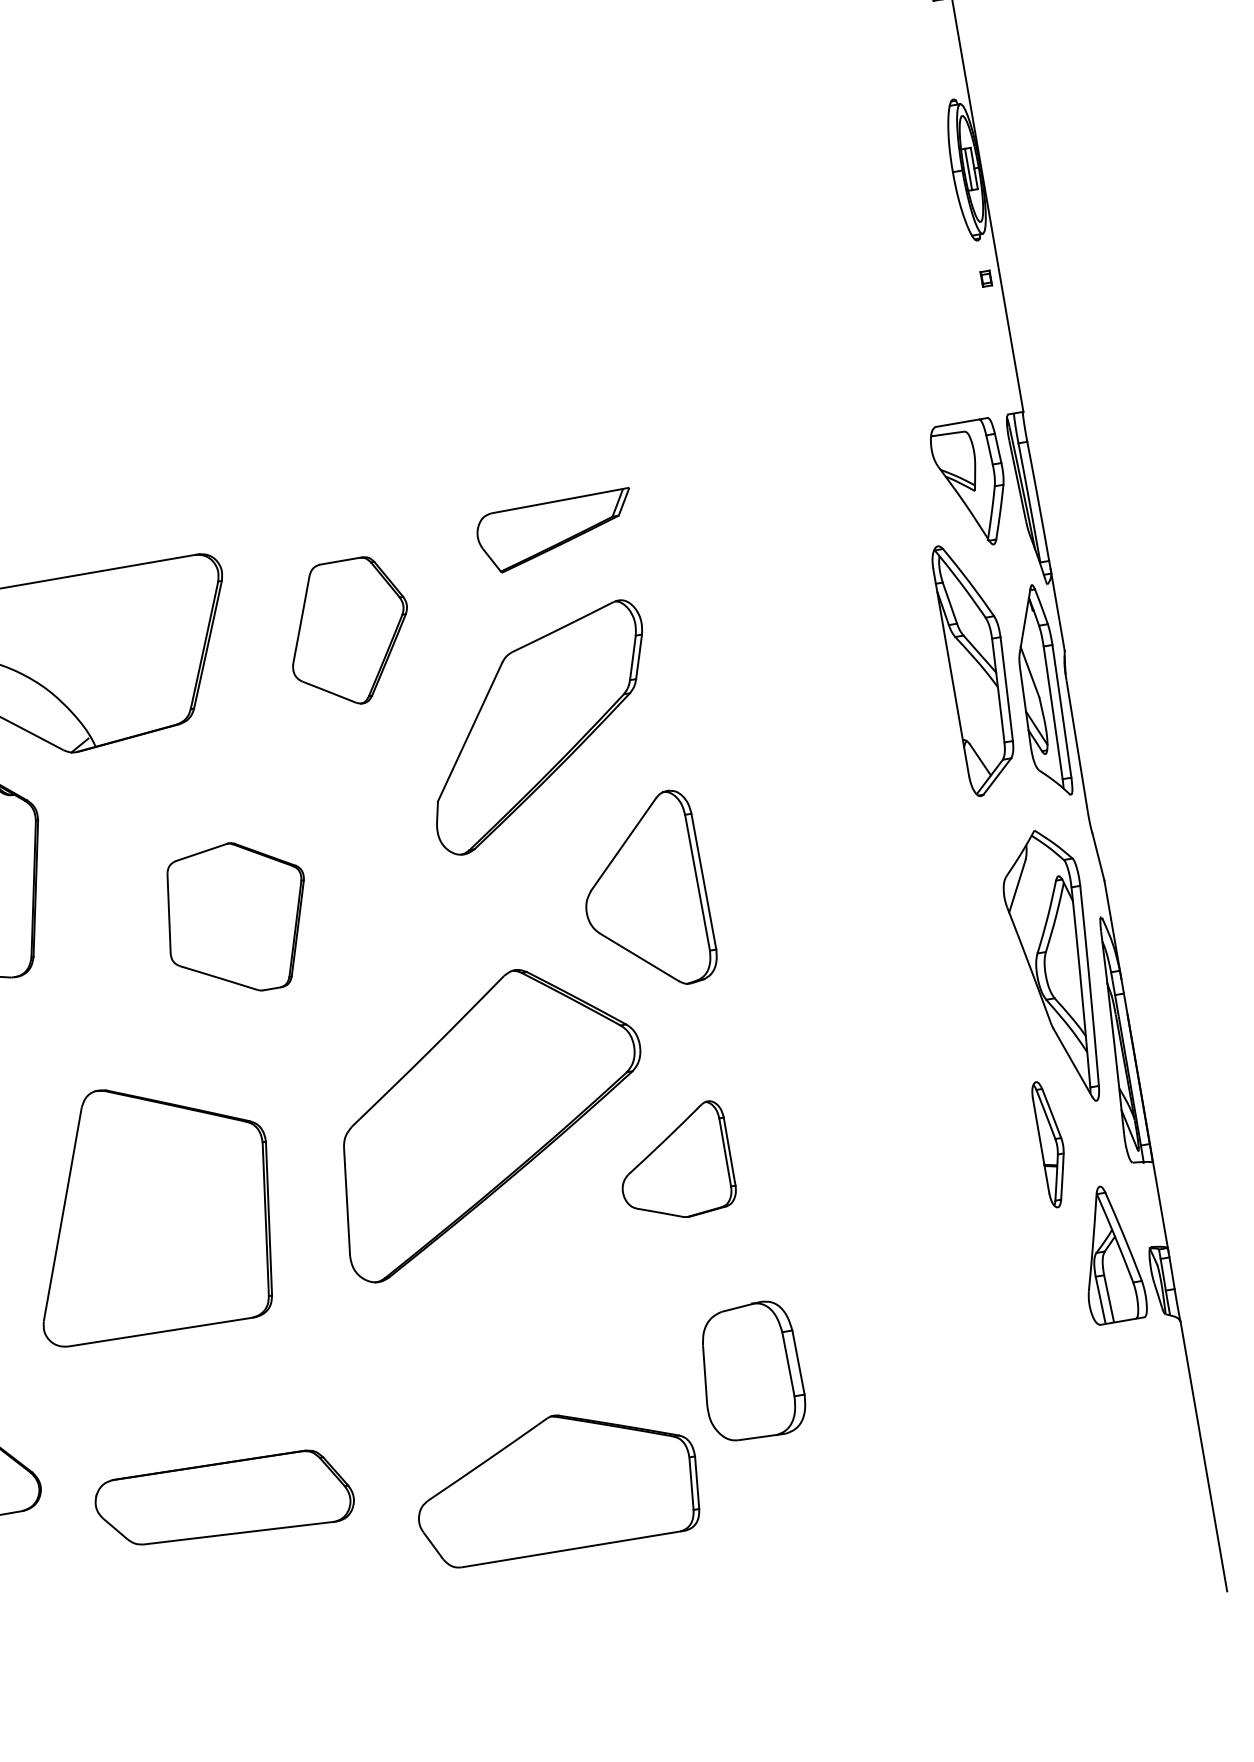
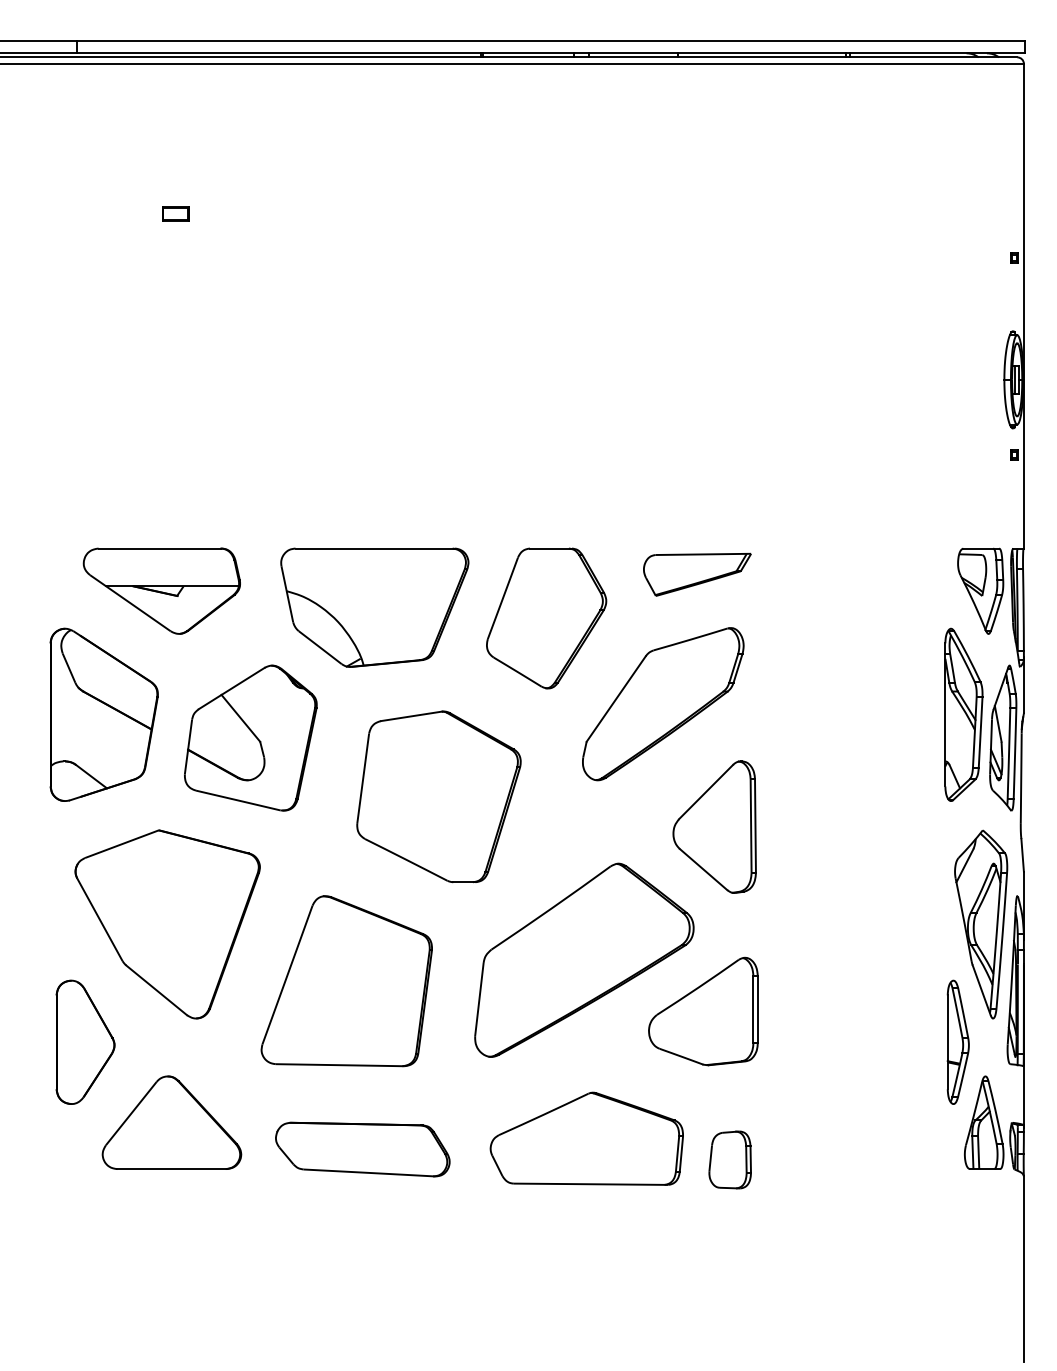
part: (348, 632) -> (546, 618), size x1.43
part: (236, 917) -> (438, 796), size x1.67
part: (1050, 1143) -> (957, 1041), size x1.43
part: (674, 1163) -> (703, 1011), size x1.43
part: (749, 1371) -> (729, 1159), size x0.62
part: (555, 1483) -> (586, 1138), moved
part: (224, 1500) -> (362, 1149), moved

